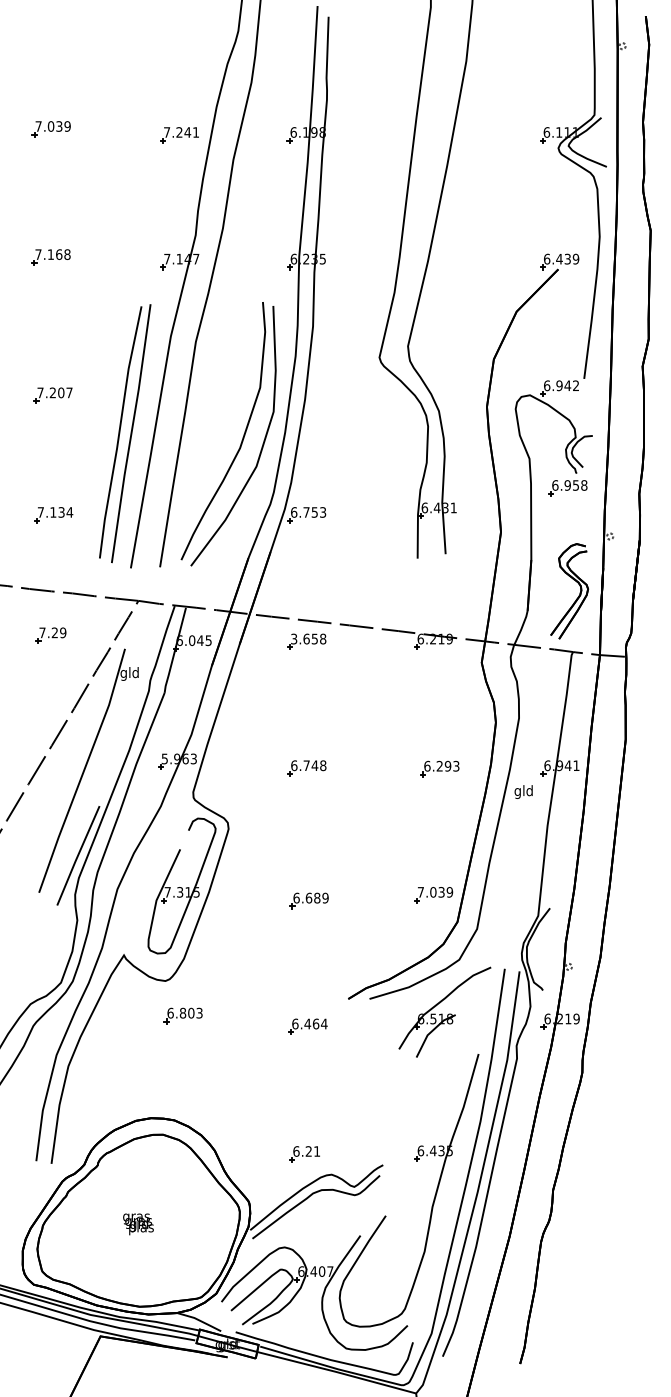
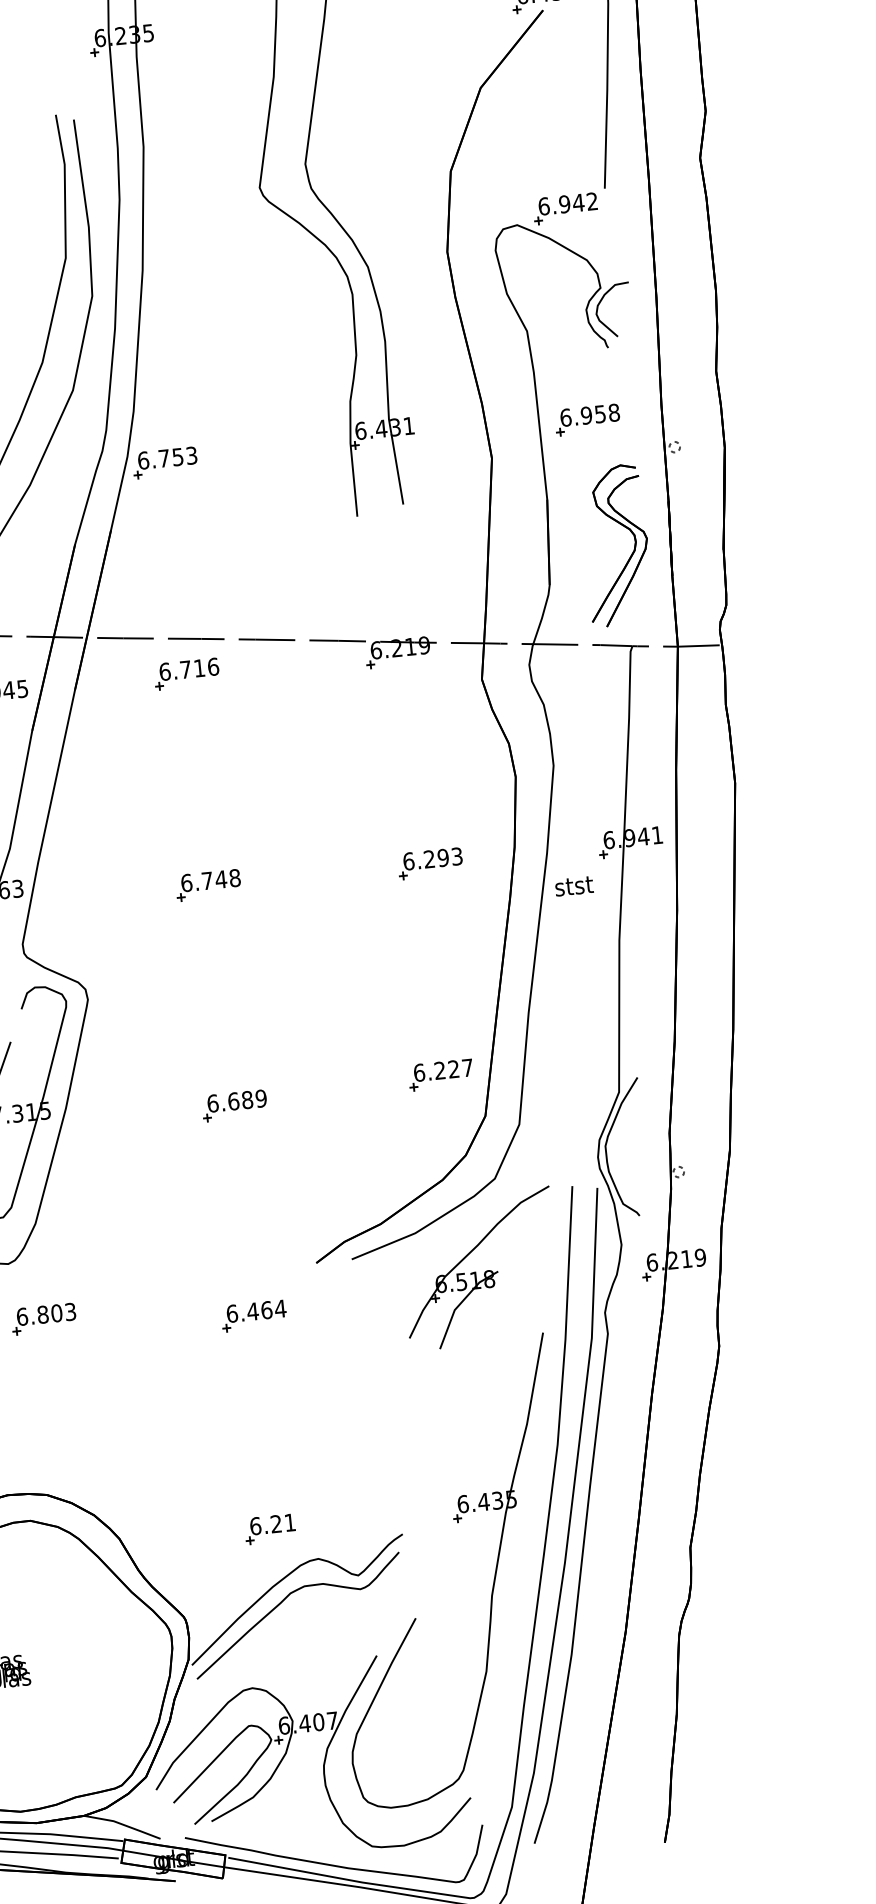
part: (567, 488) -> (586, 420), moved
text: (308, 638) -> (188, 668), 3.658 -> 6.716
text: (523, 791) -> (573, 887), gld -> stst
text: (435, 892) -> (443, 1070), 7.039 -> 6.227

